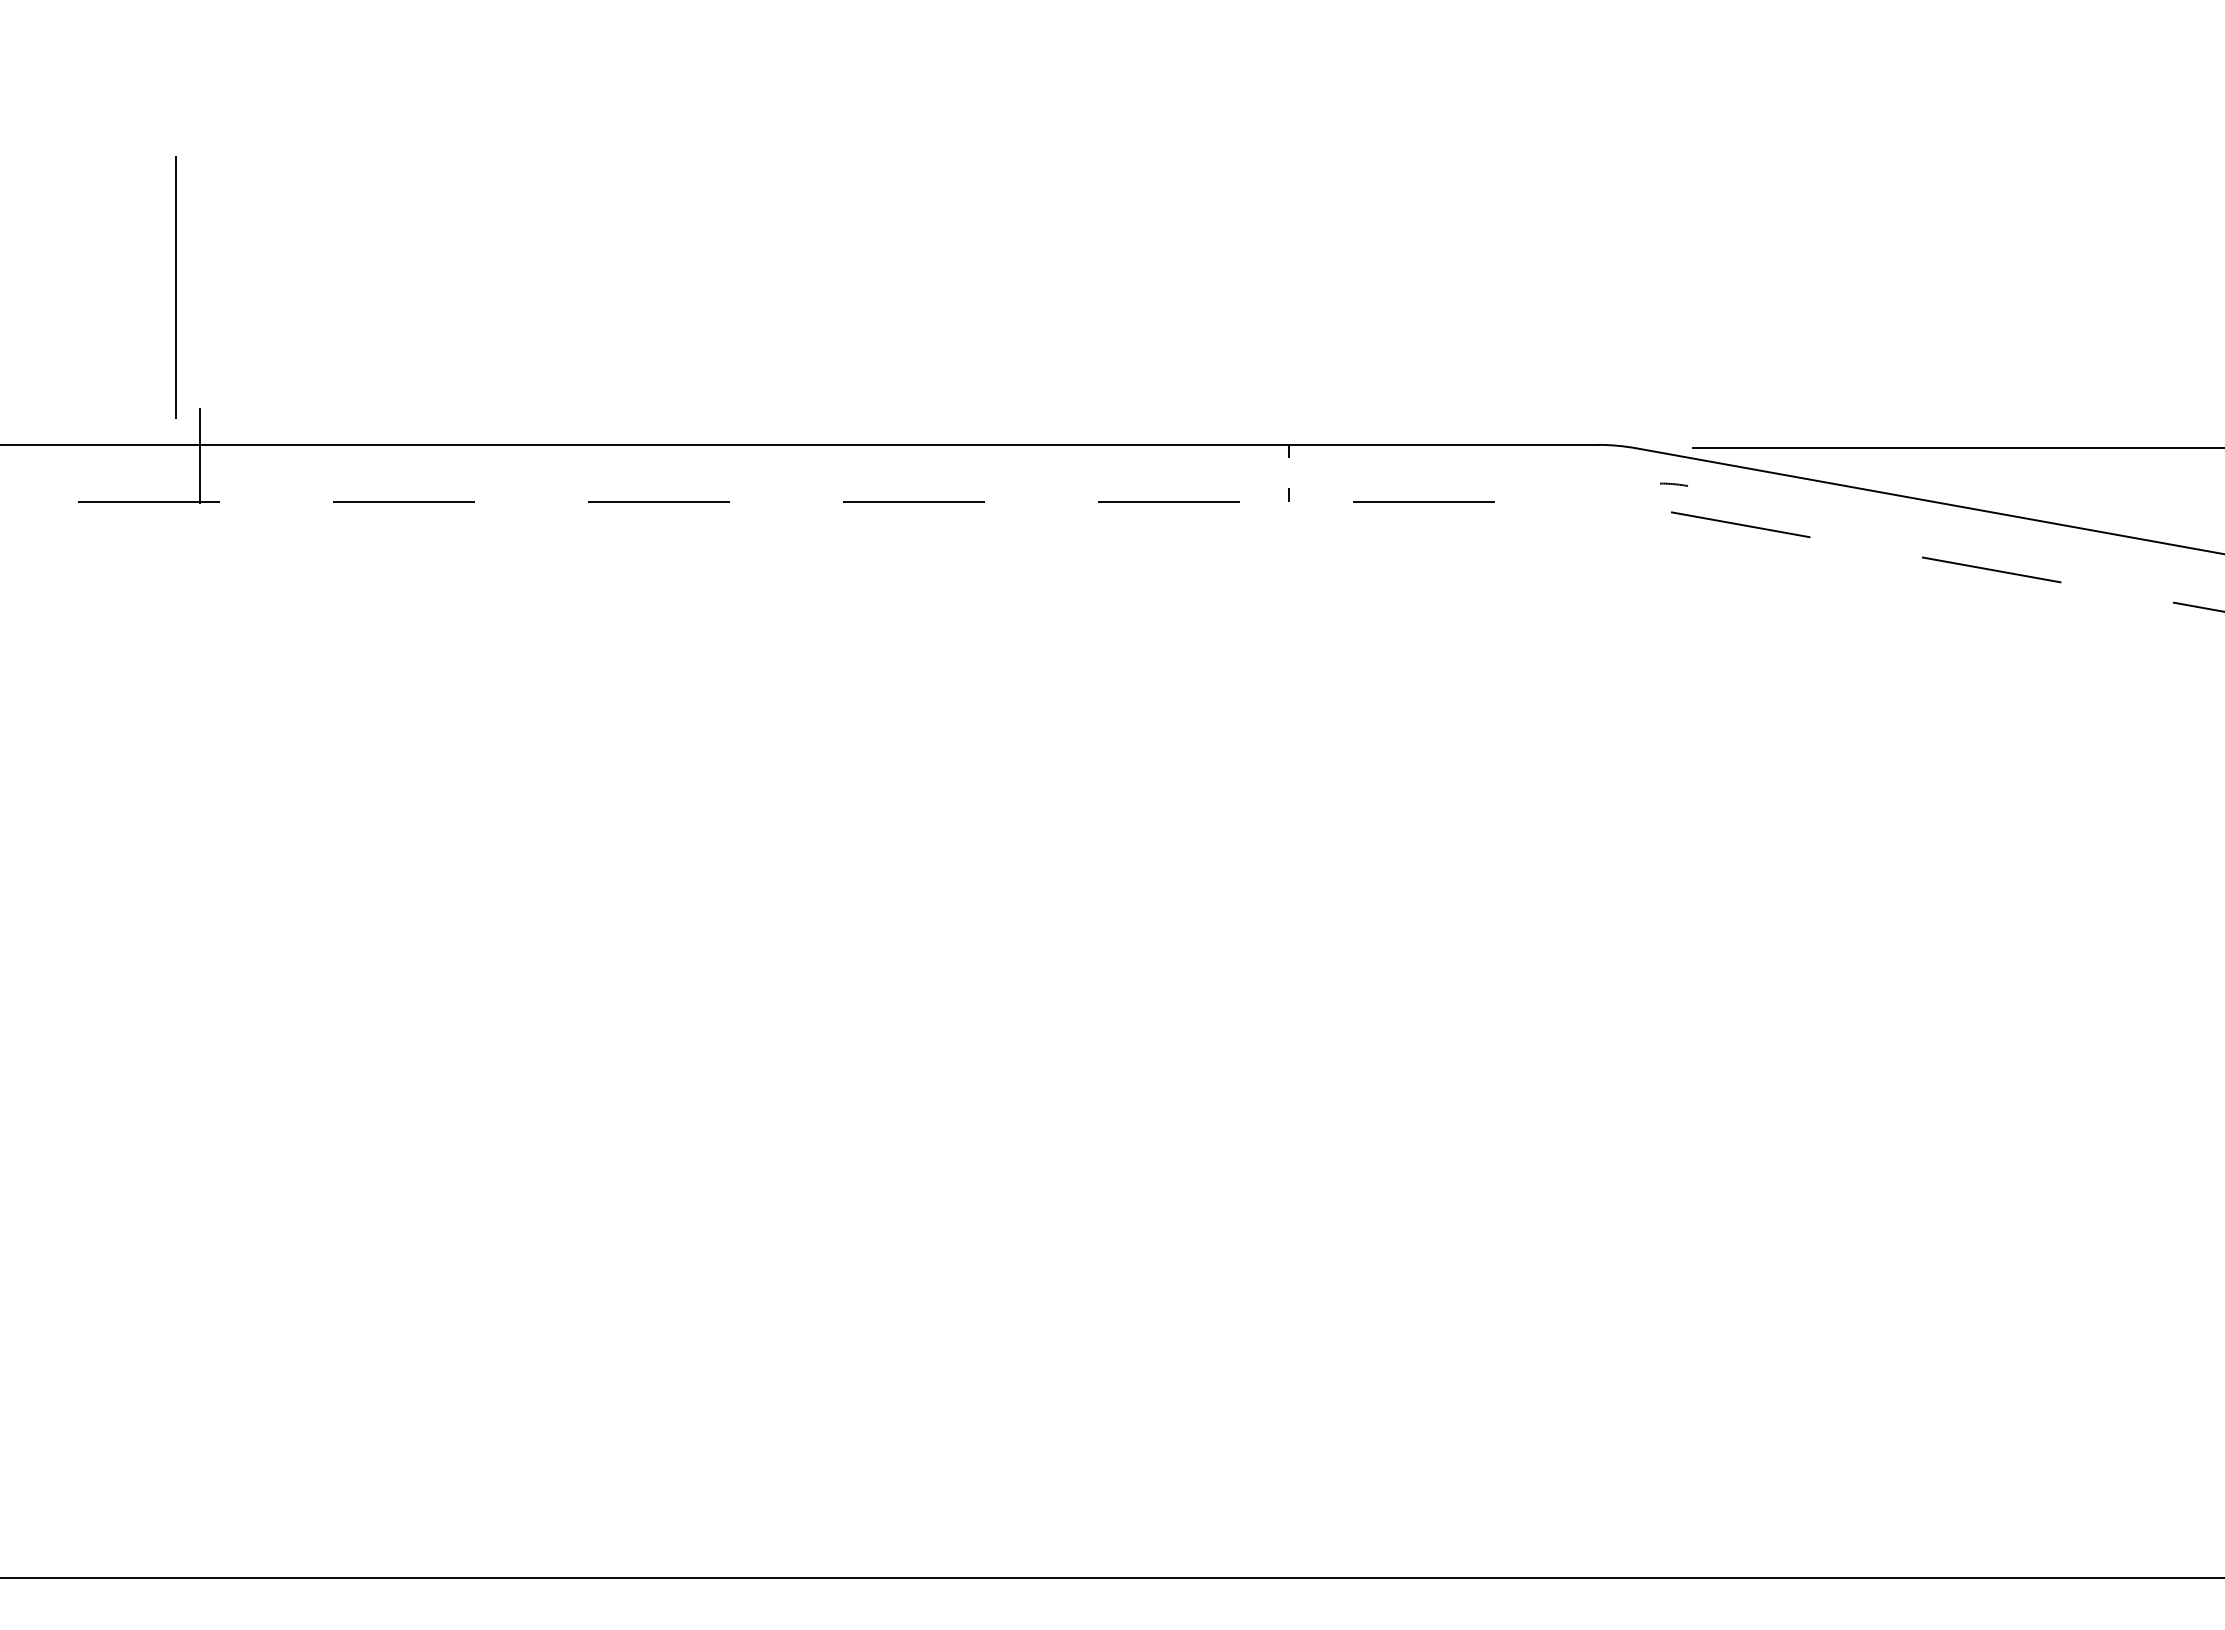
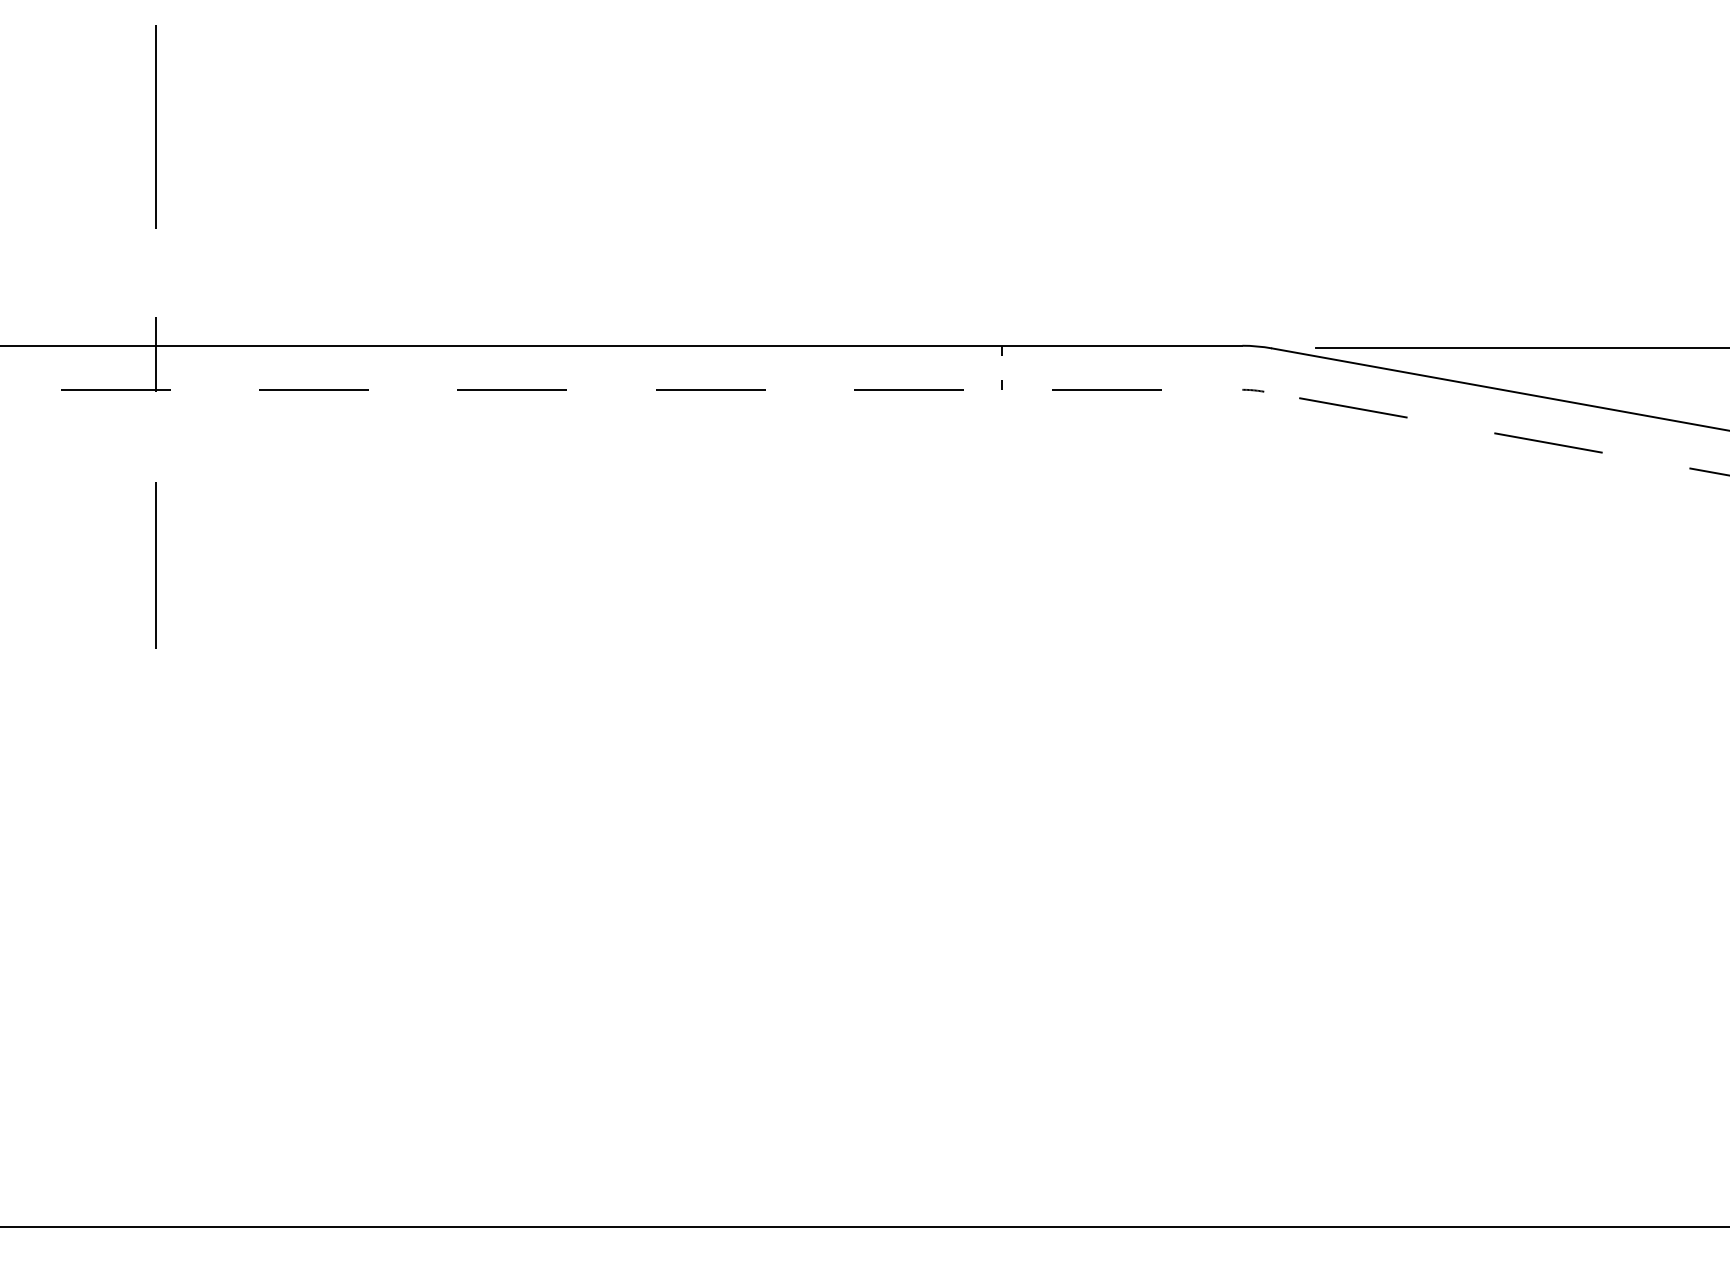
line: (175, 287) -> (155, 127), moved
line: (1674, 484) -> (1253, 390), moved
line: (200, 726) -> (156, 564), added

